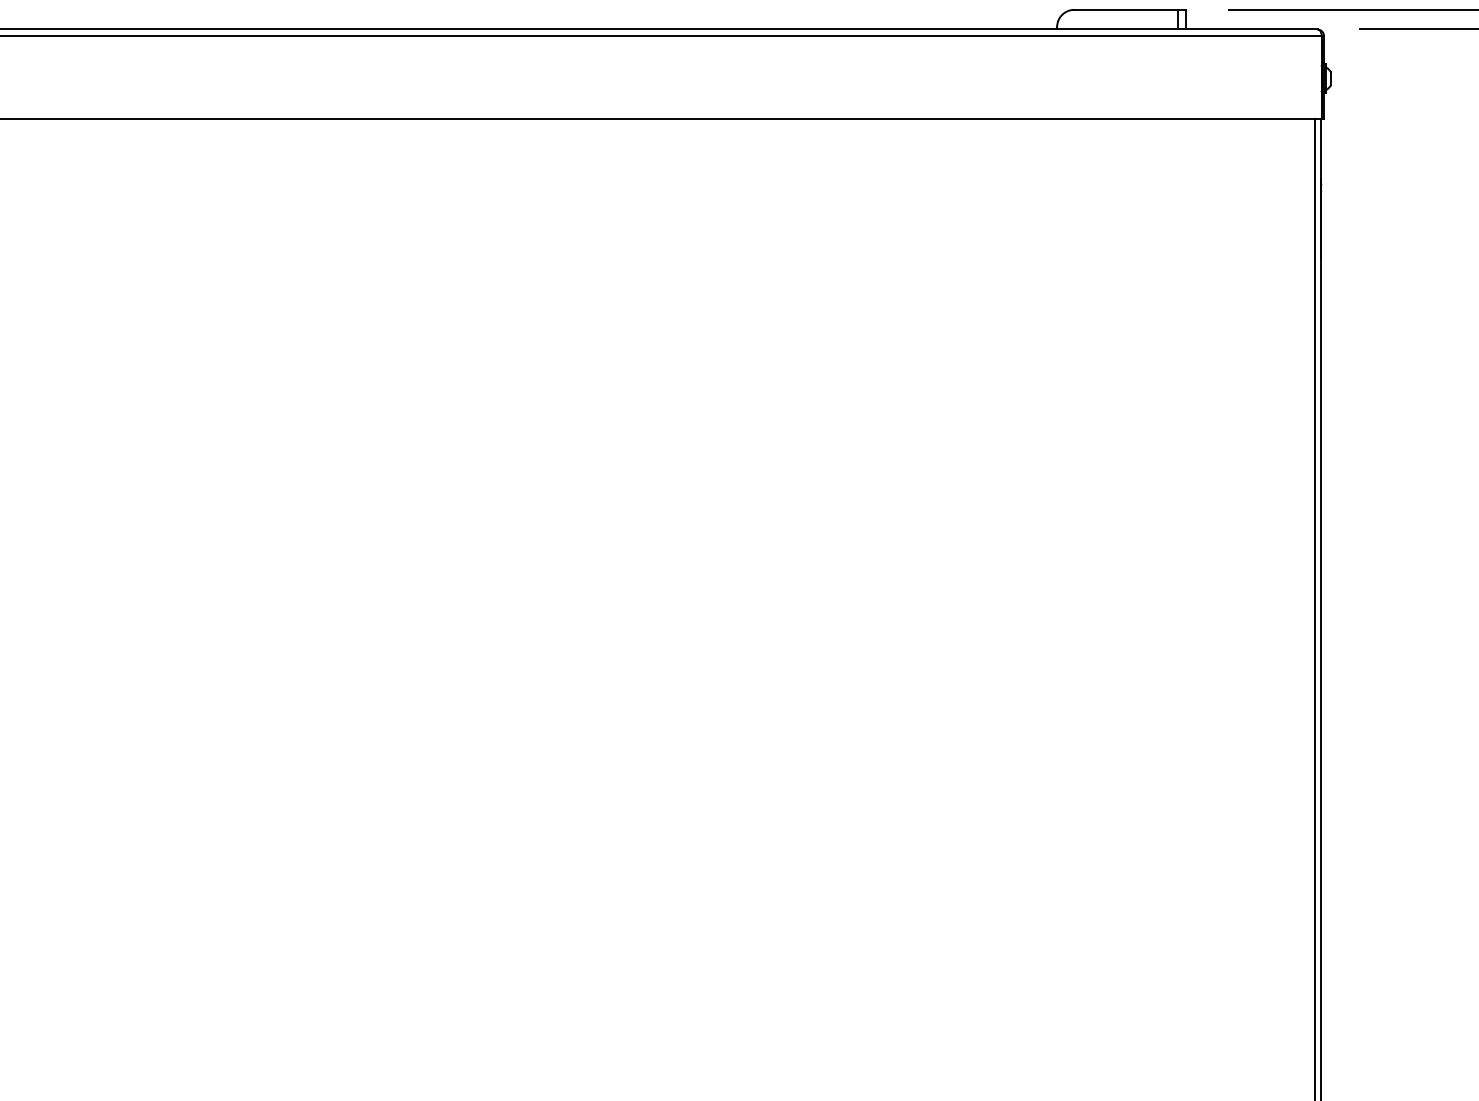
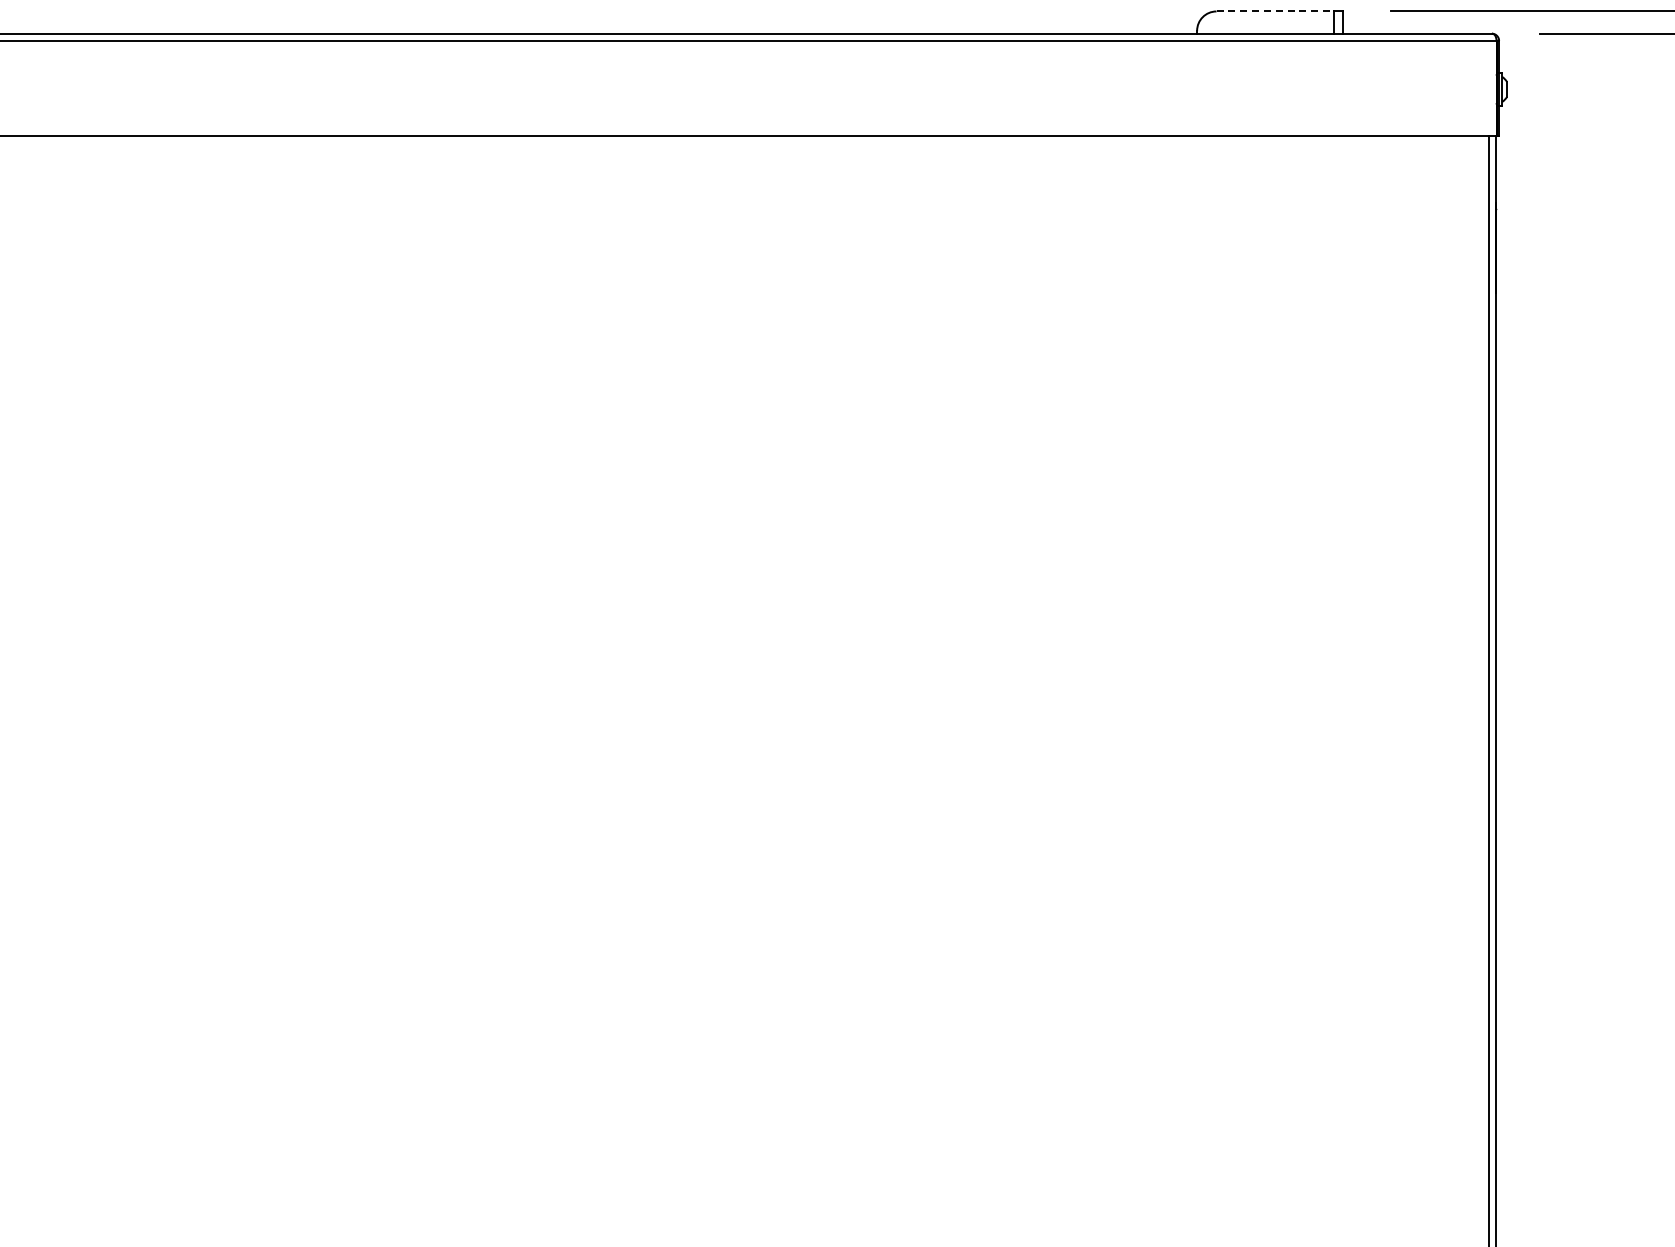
line: (1126, 9) -> (1275, 11), solid -> dashed

